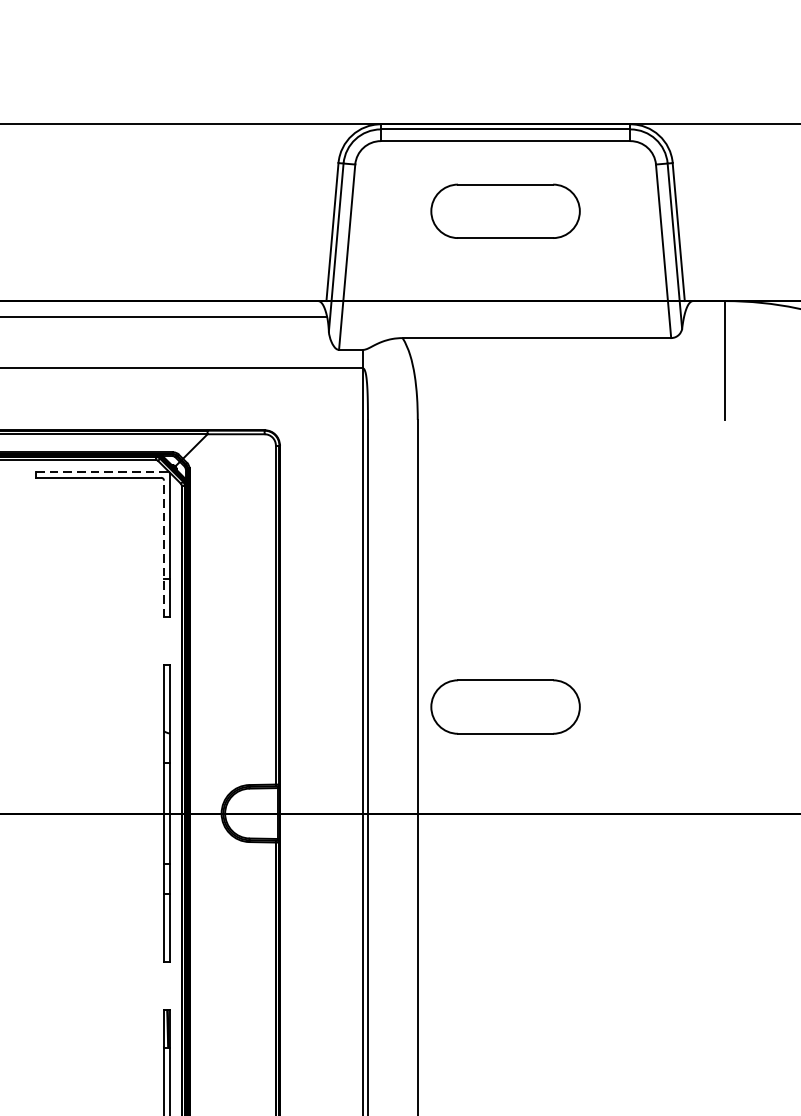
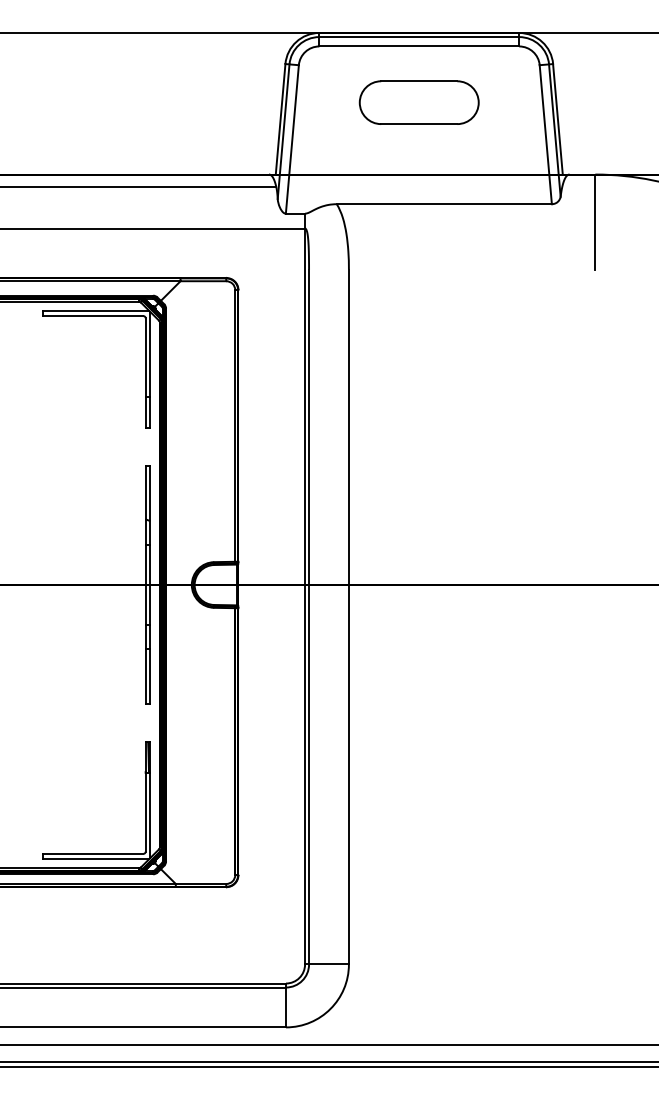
line: (102, 472) -> (96, 311), dashed -> solid
line: (163, 549) -> (145, 373), dashed -> solid
part: (504, 706) -> (418, 499), removed

